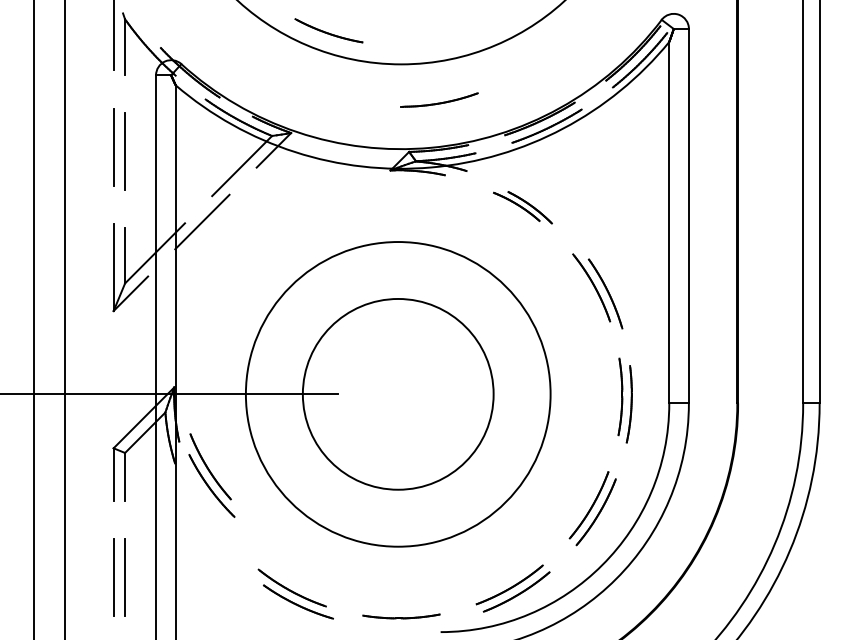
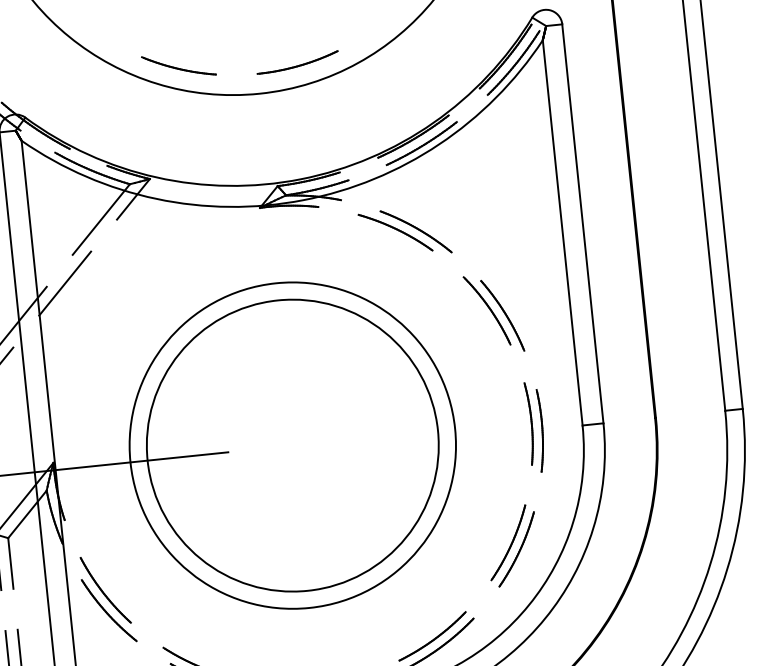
part: (439, 99) -> (297, 61), moved
part: (522, 207) -> (404, 232), size x1.43
circle: (397, 394) -> (292, 445), size x1.43
part: (211, 475) -> (107, 599), moved

